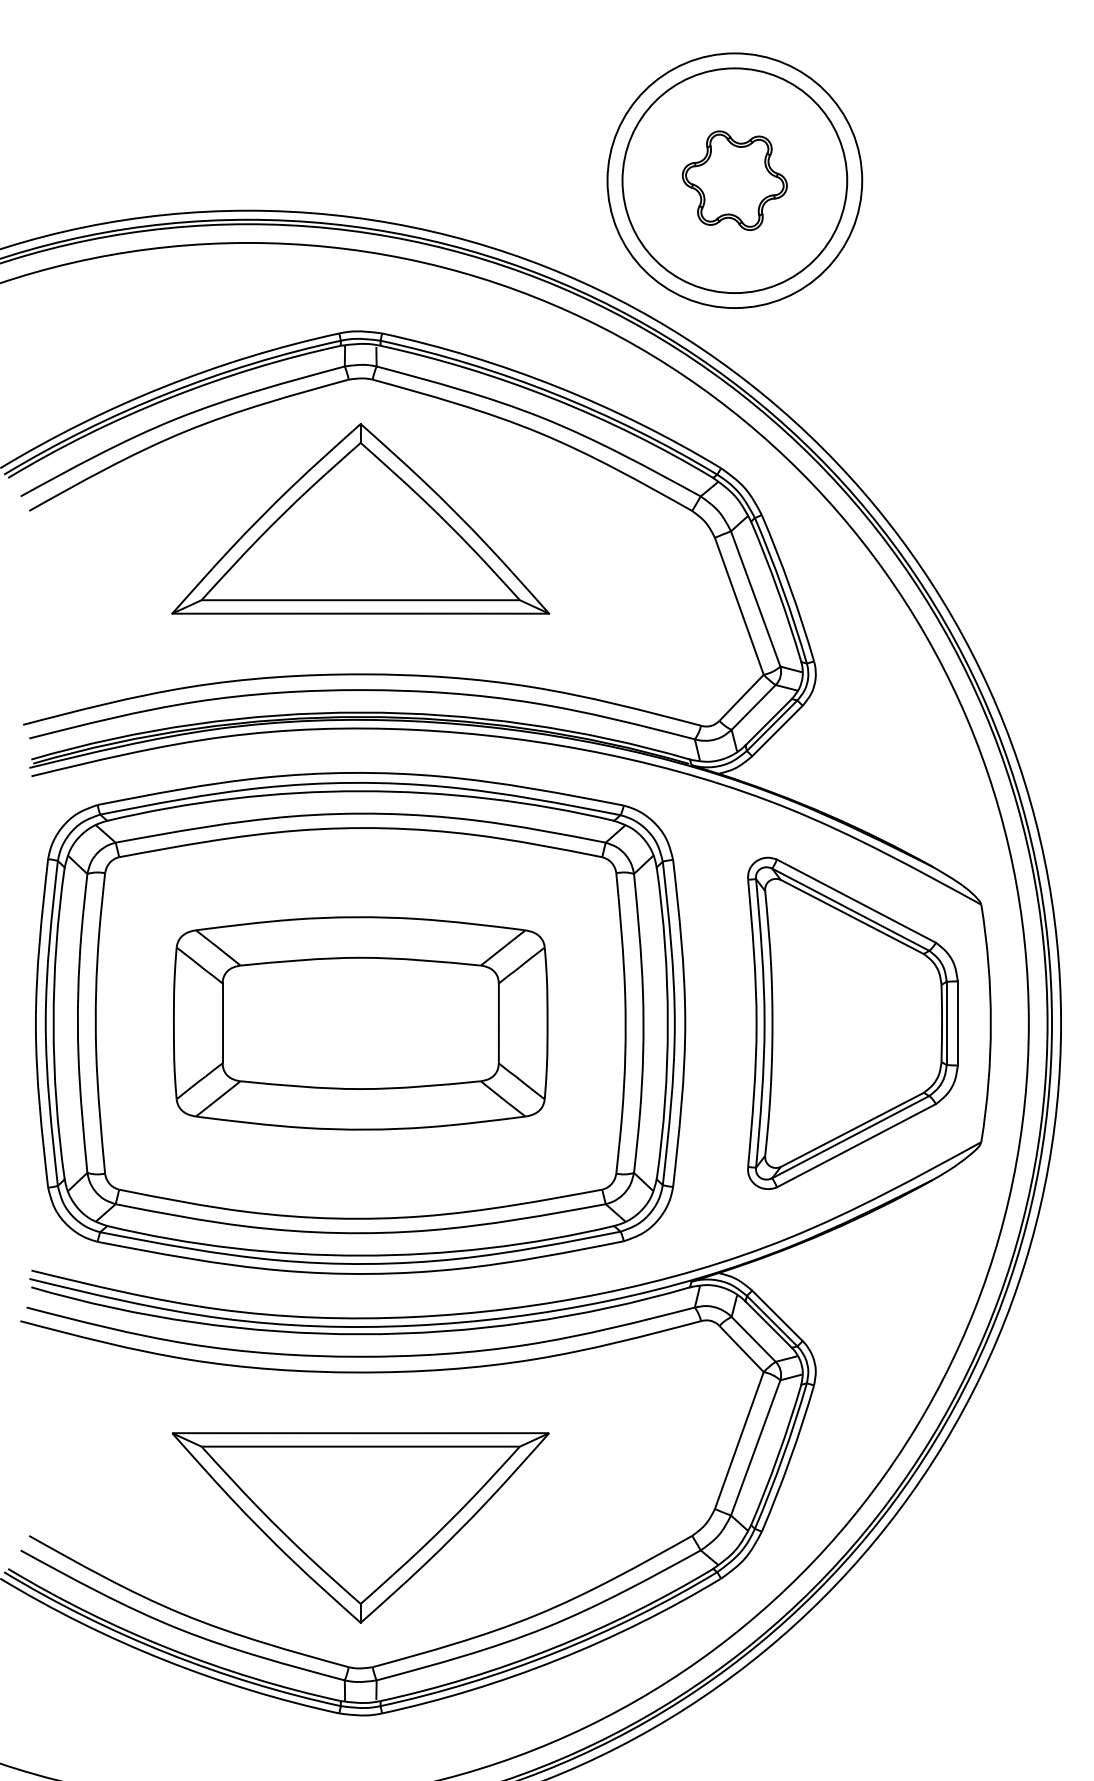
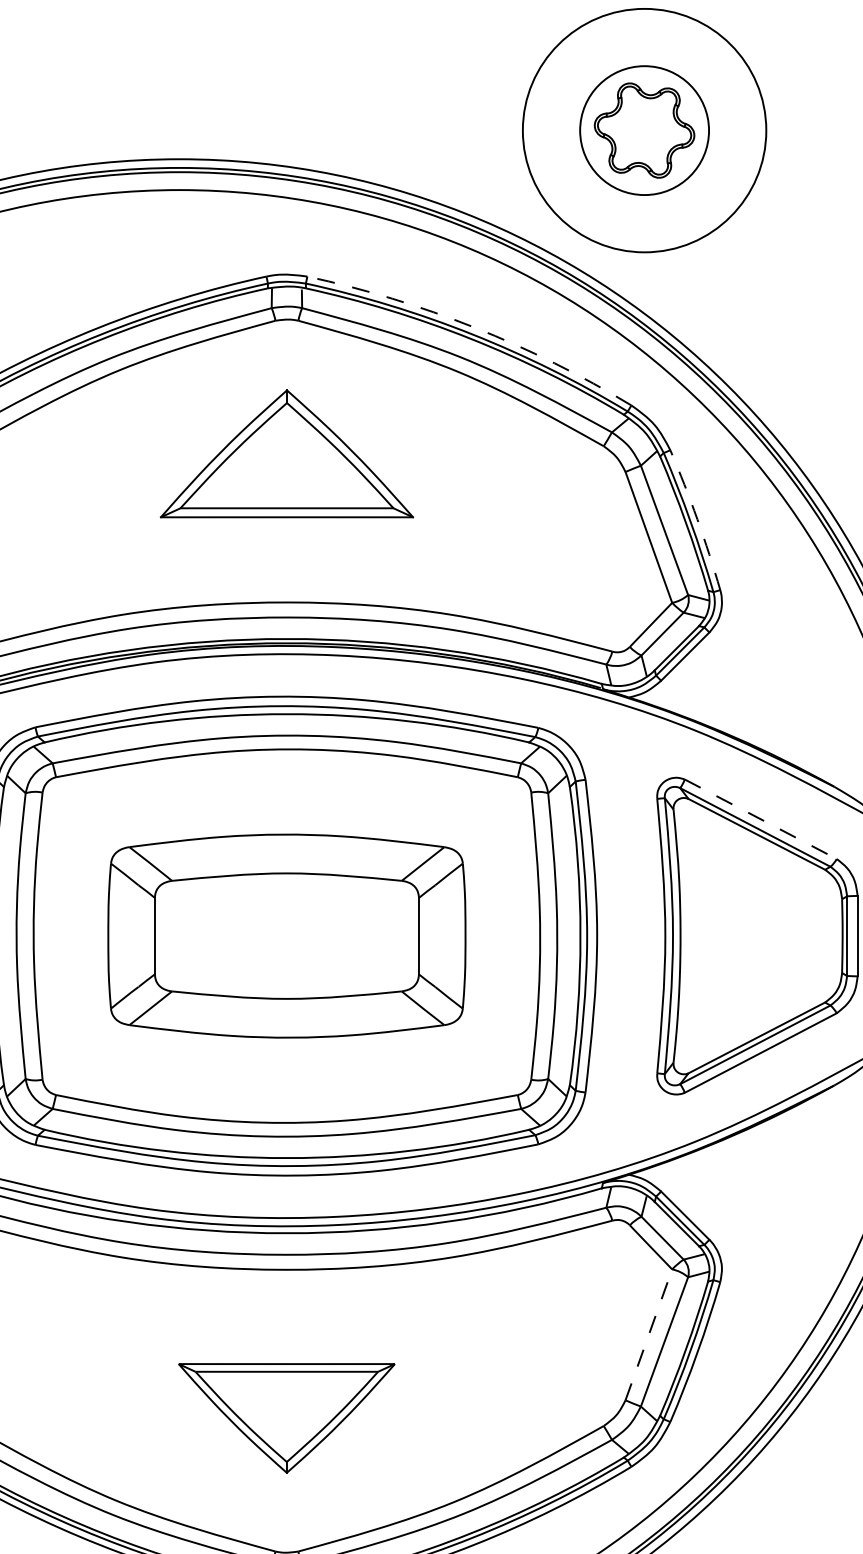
circle: (734, 180) -> (644, 130), size x0.6
arc: (557, 386) -> (475, 327), solid -> dashed
part: (360, 518) -> (286, 453), size x0.7
arc: (790, 587) -> (697, 519), solid -> dashed
line: (856, 901) -> (760, 819), solid -> dashed
line: (739, 1440) -> (649, 1334), solid -> dashed
part: (360, 1527) -> (286, 1417), size x0.6

